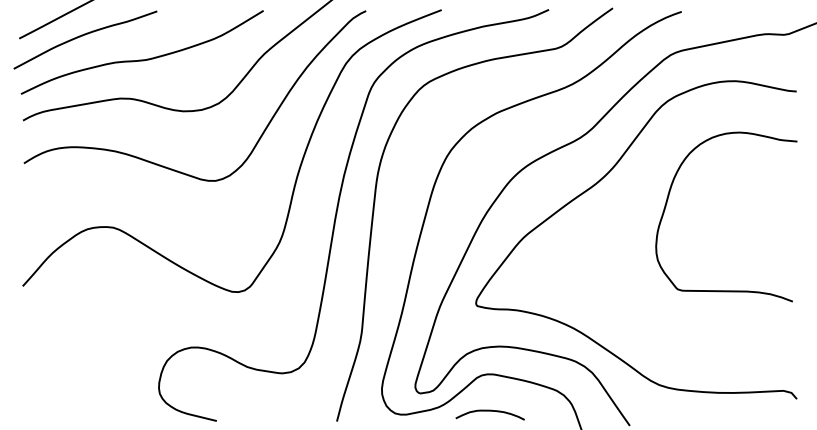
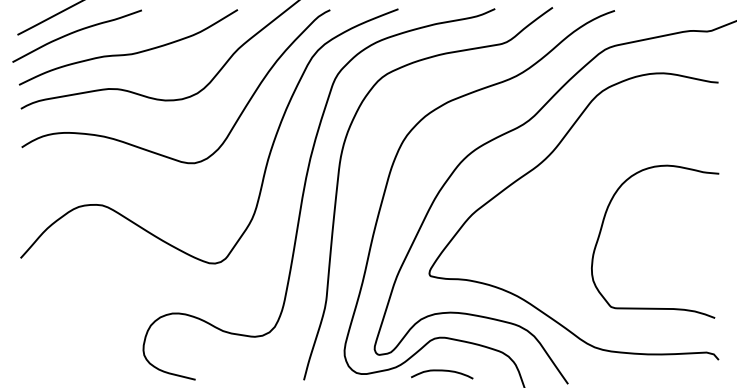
curve: (667, 202) -> (602, 228), moved

